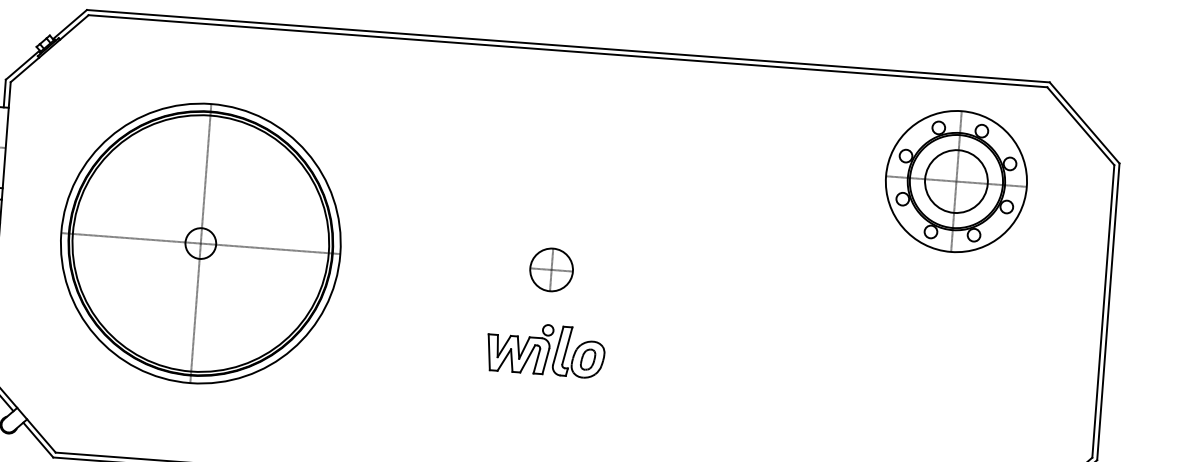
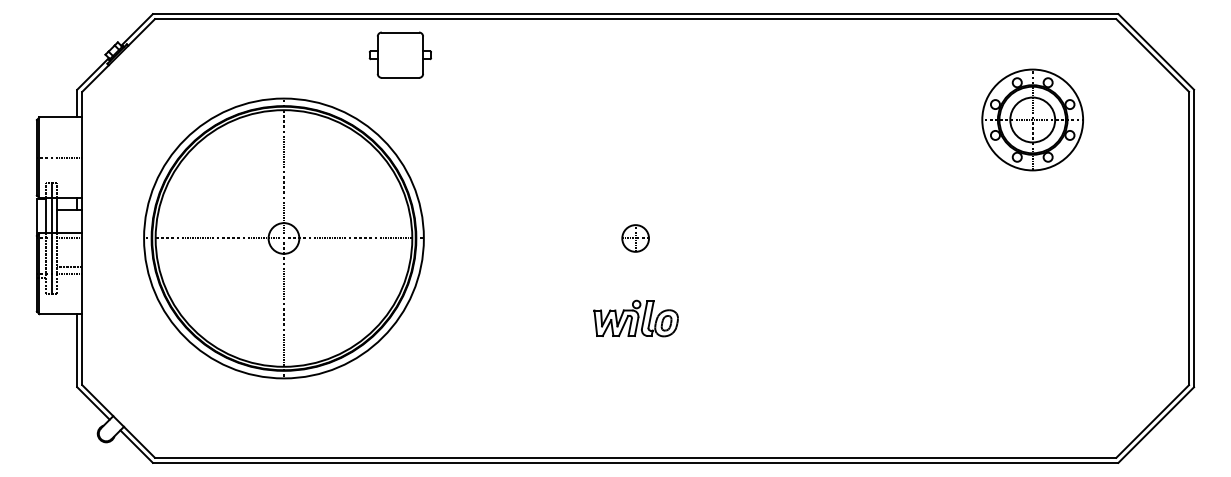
part: (329, 68) -> (399, 54), added
part: (956, 181) -> (1032, 119), size x0.71
part: (551, 269) -> (635, 238), size x0.62
part: (545, 349) -> (635, 318), size x0.71

